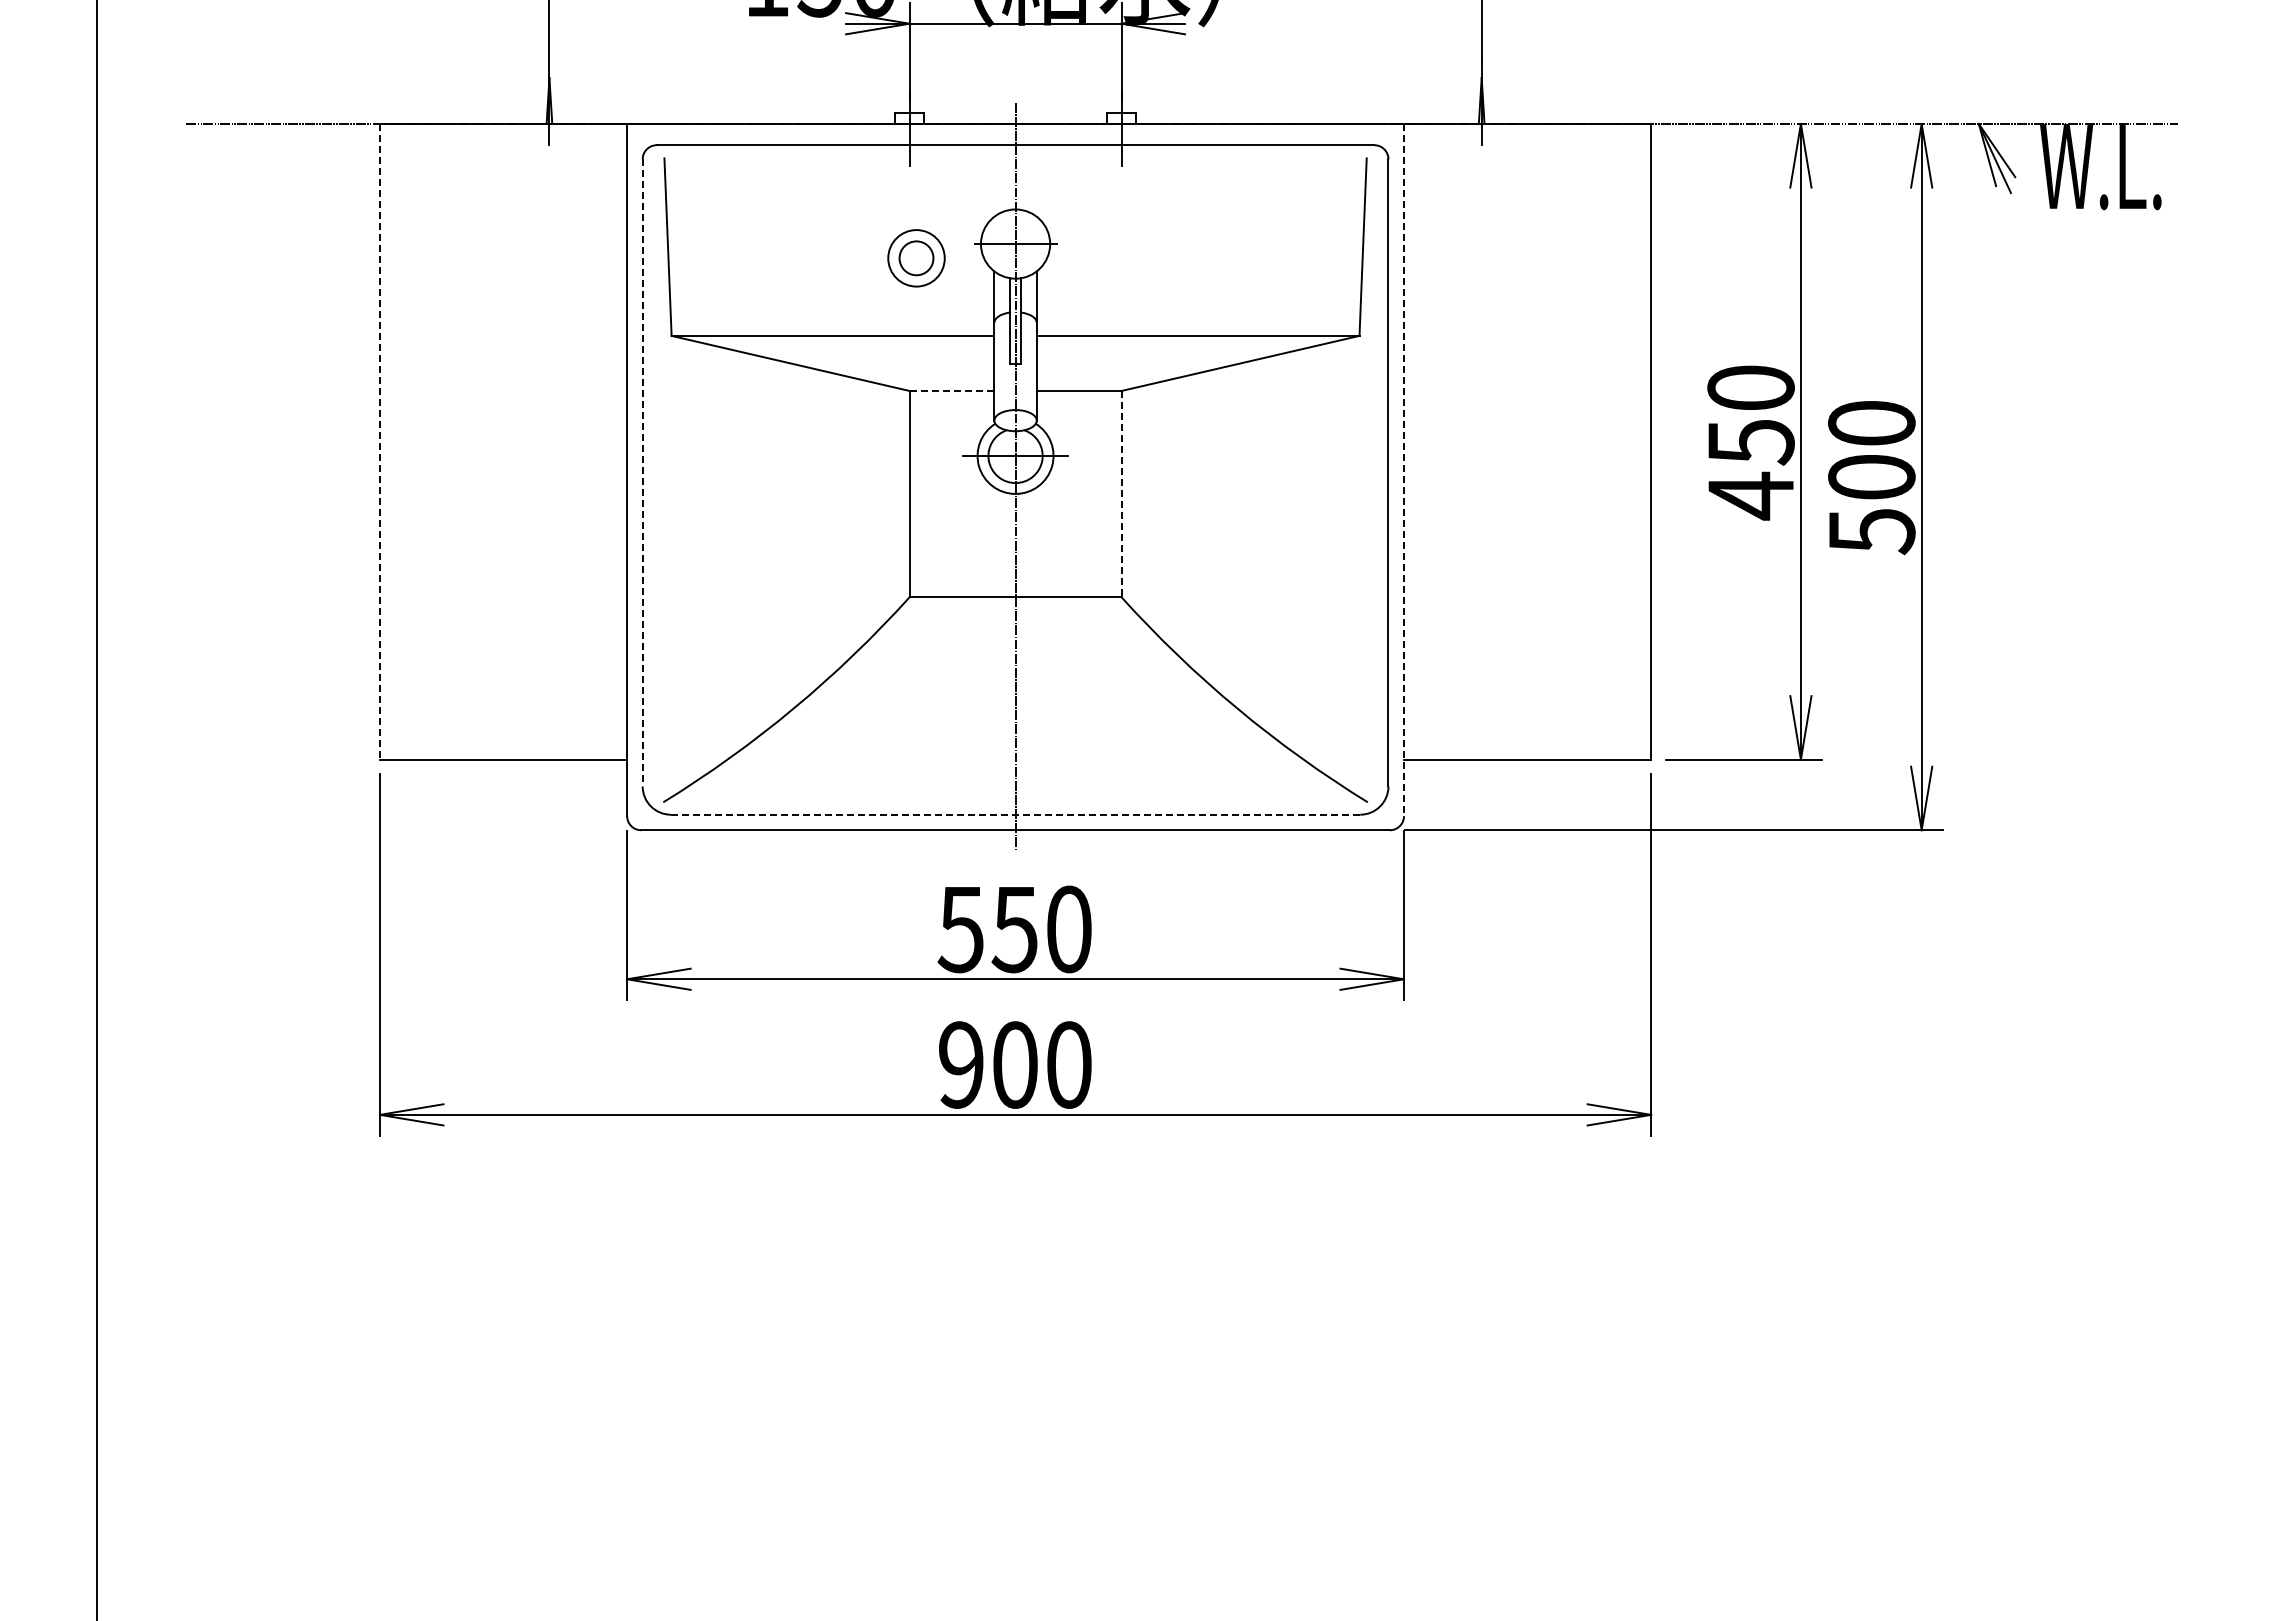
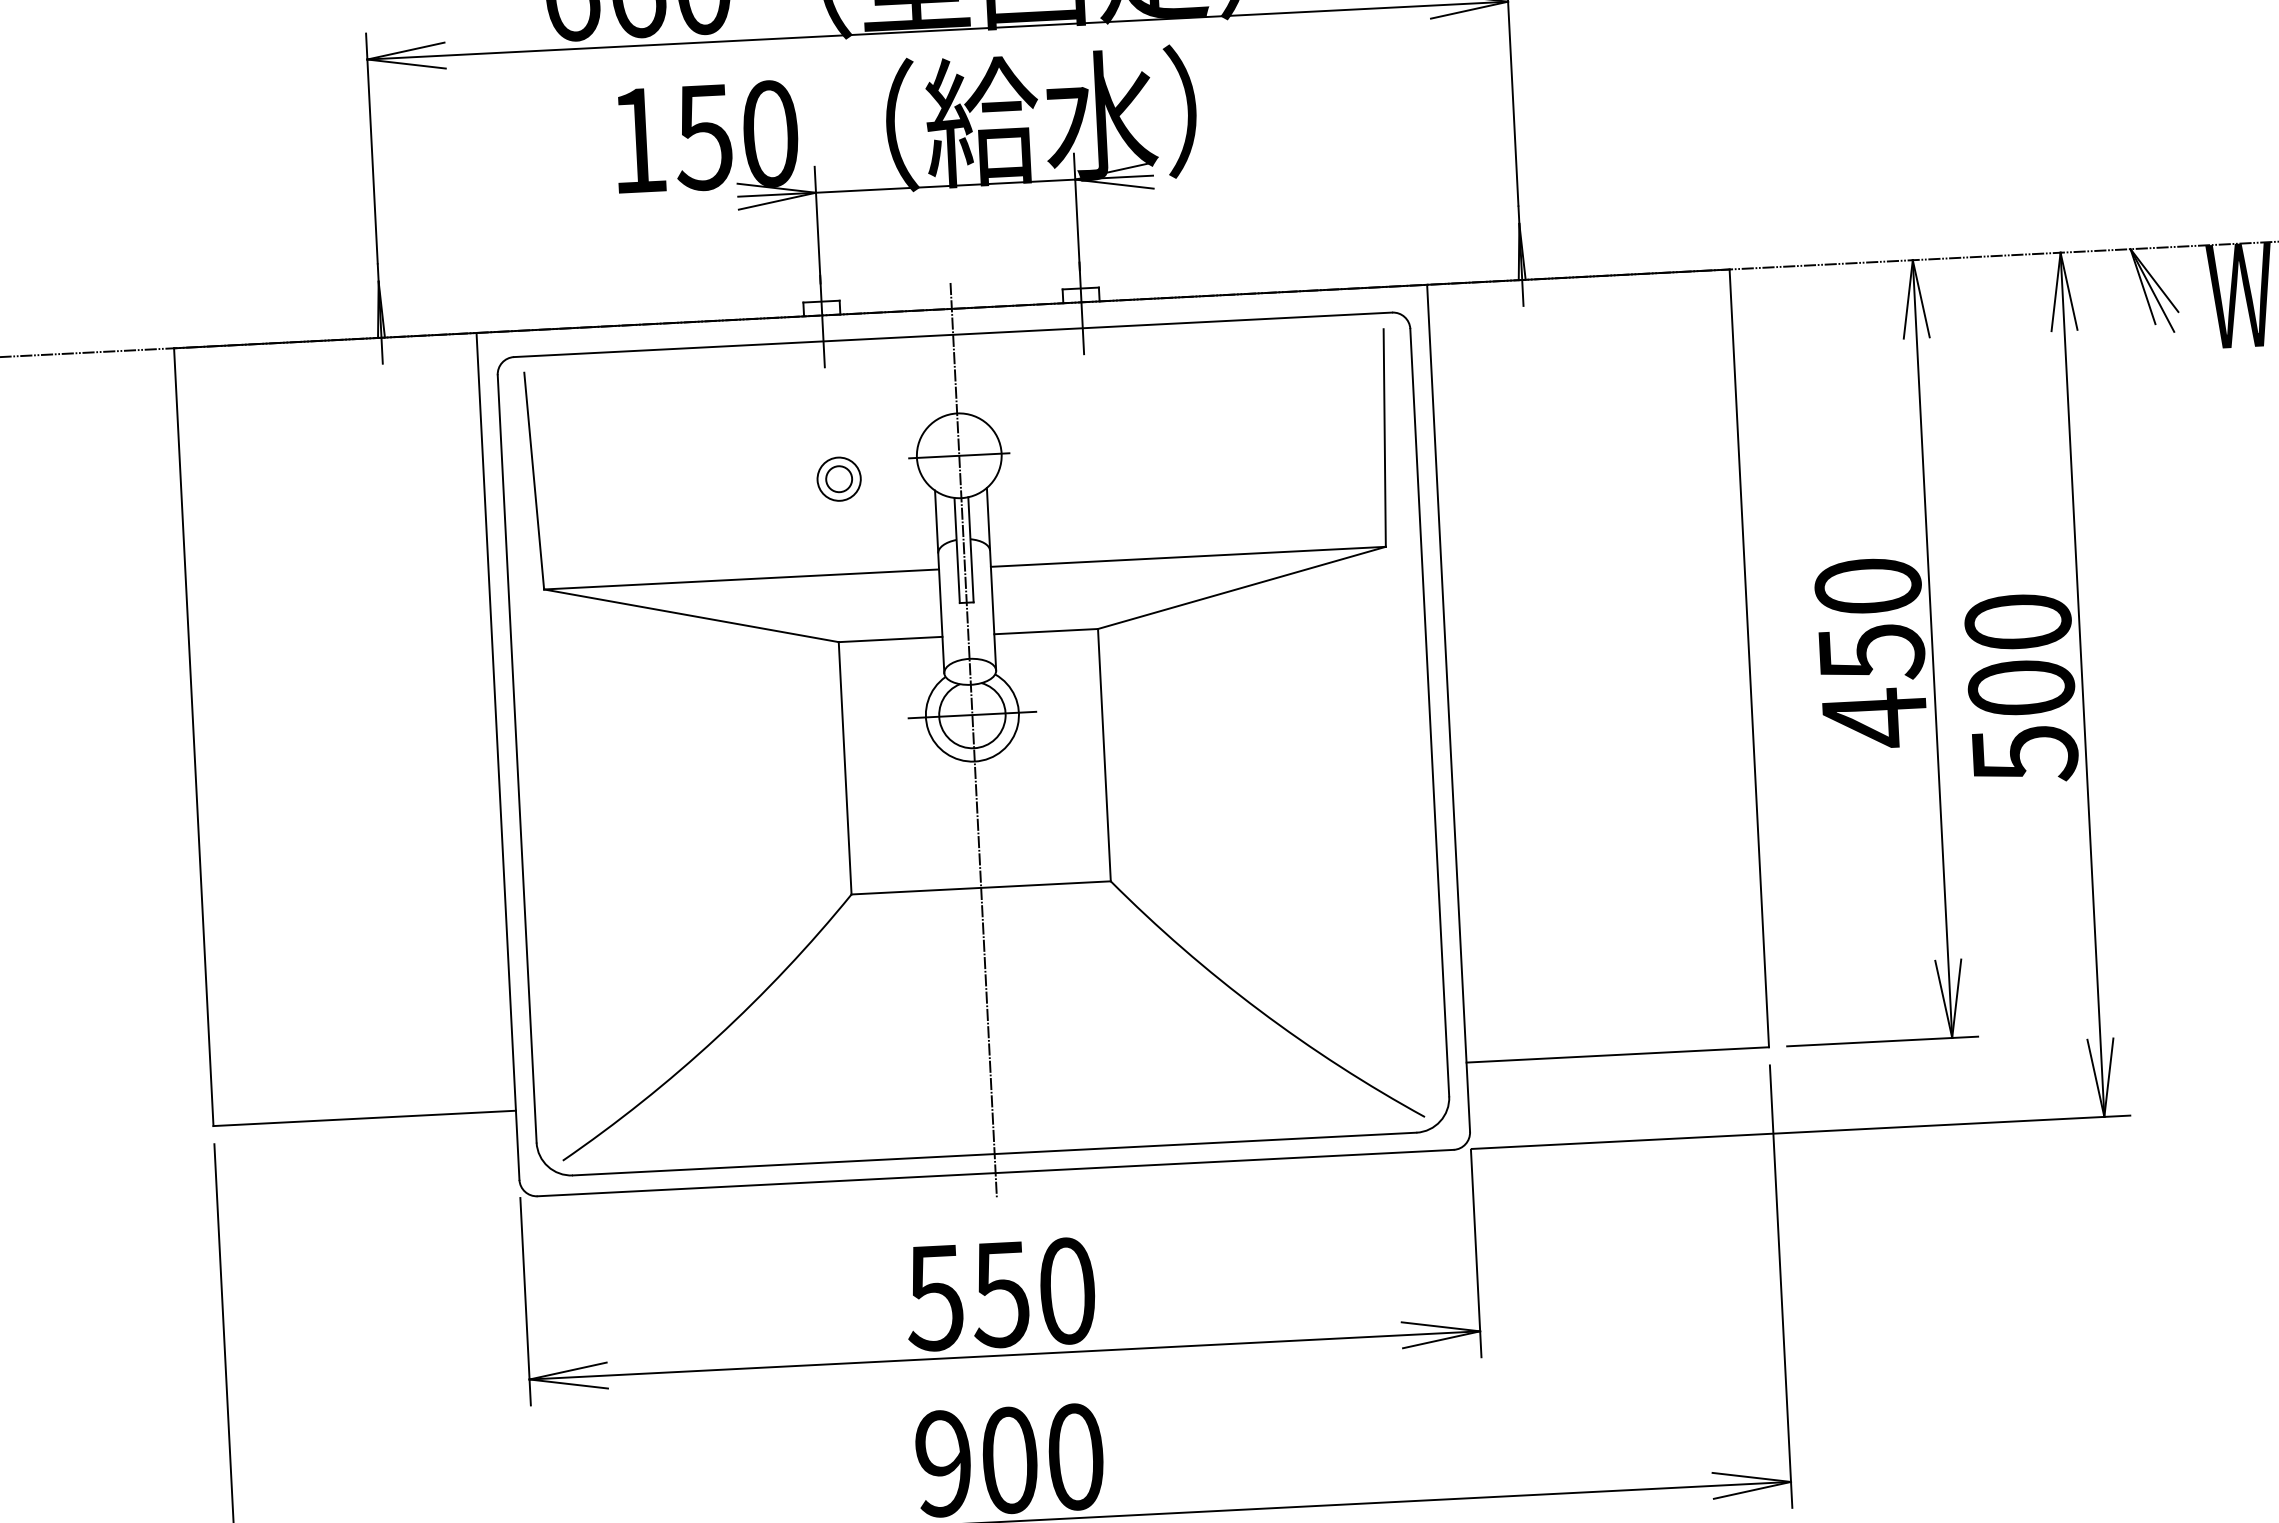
part: (916, 257) -> (838, 478), size x0.62
line: (952, 390) -> (891, 638), dashed -> solid
line: (379, 441) -> (193, 736), dashed -> solid
line: (1404, 470) -> (1449, 708), dashed -> solid
line: (642, 472) -> (516, 758), dashed -> solid
line: (1121, 494) -> (1104, 755), dashed -> solid
line: (1015, 814) -> (994, 1153), dashed -> solid

